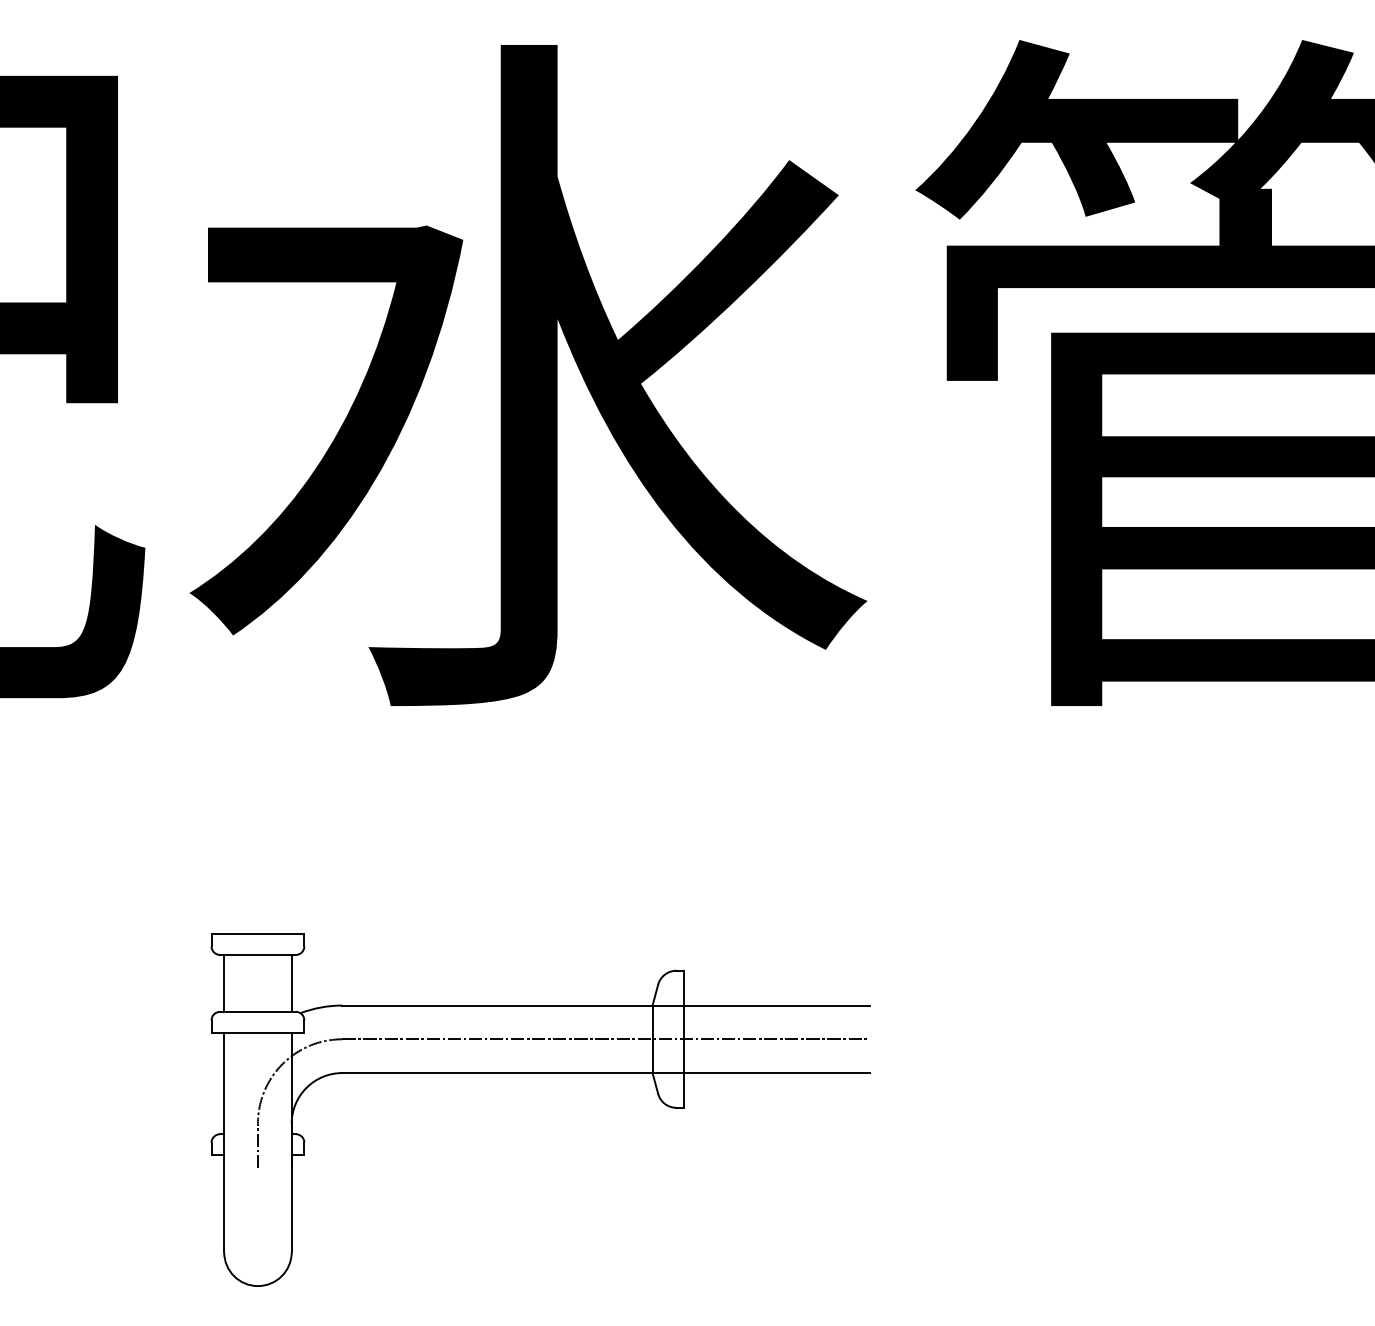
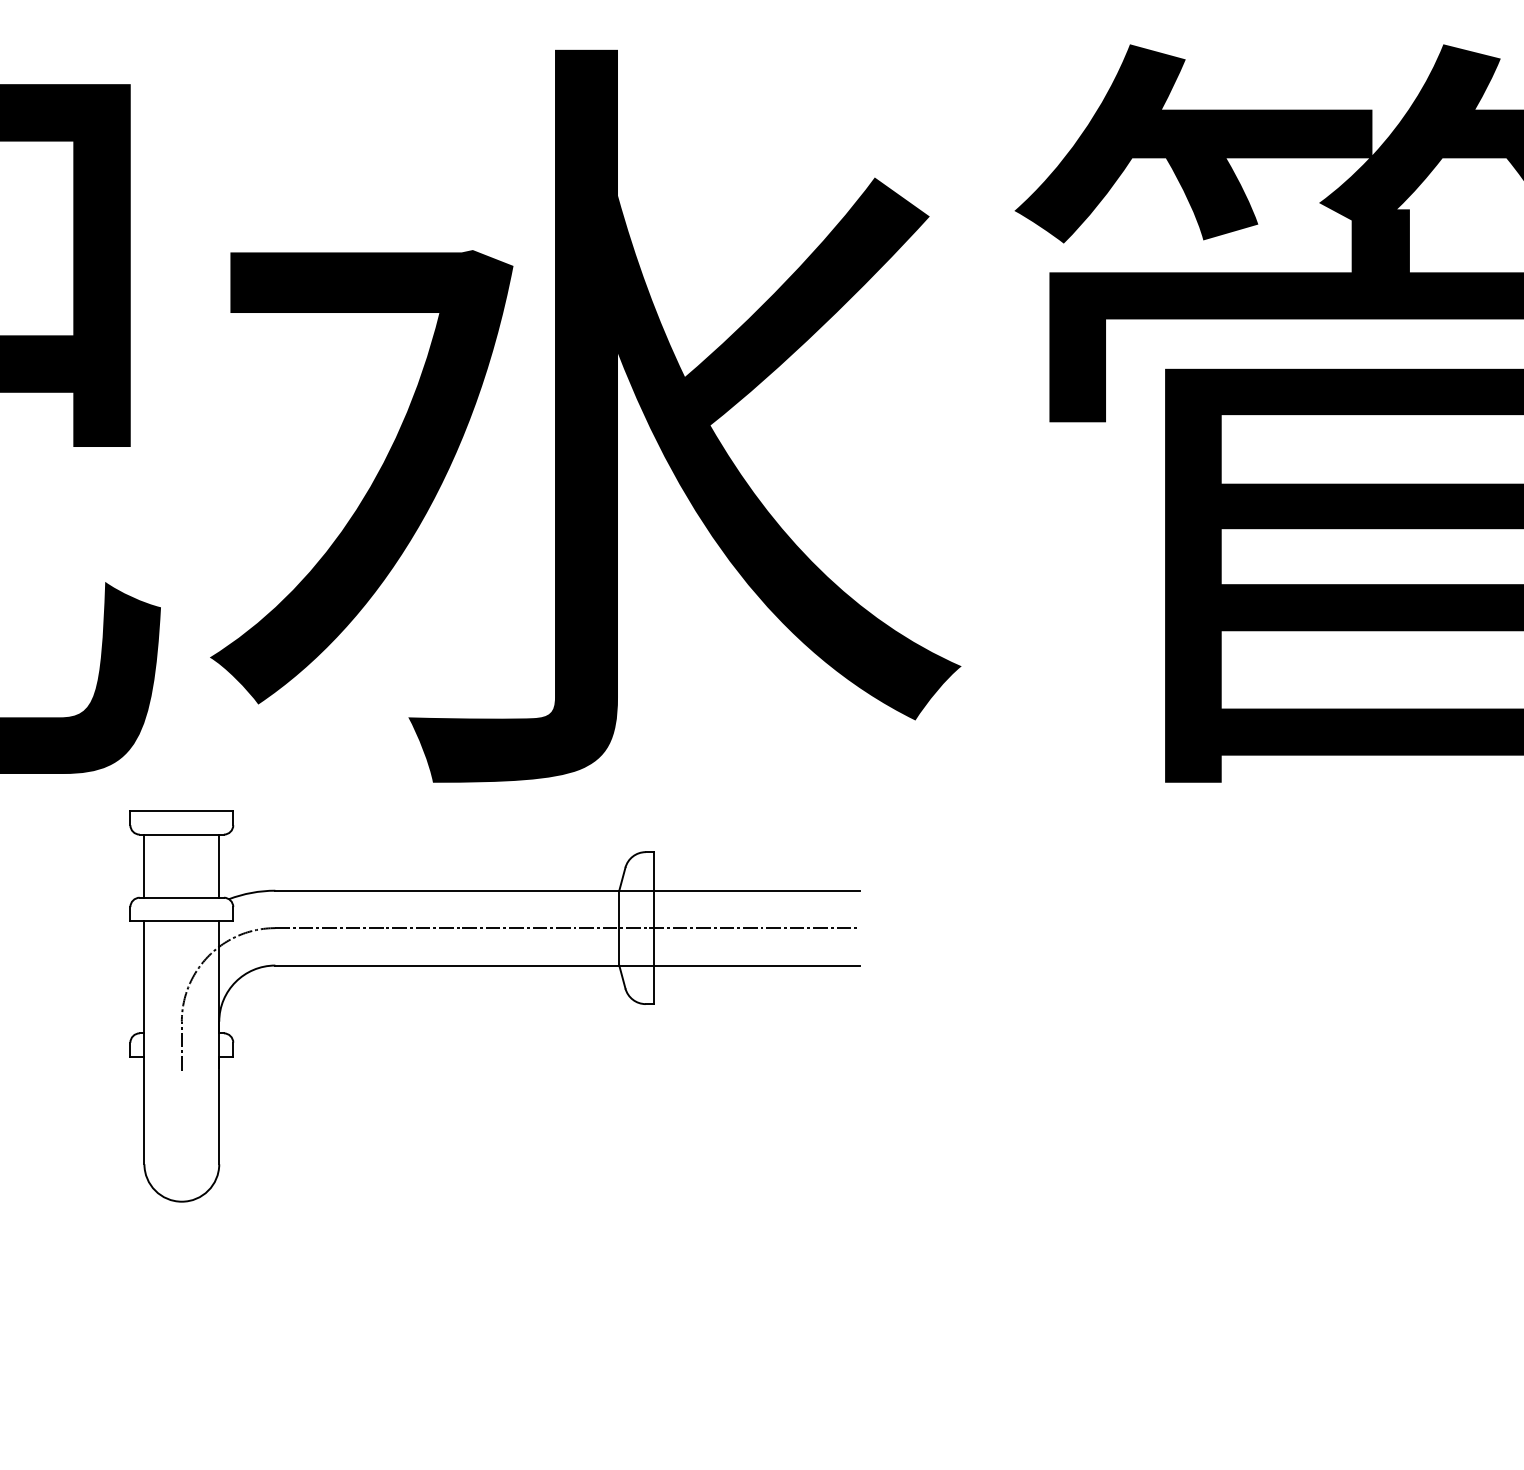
part: (540, 1073) -> (494, 966), moved

